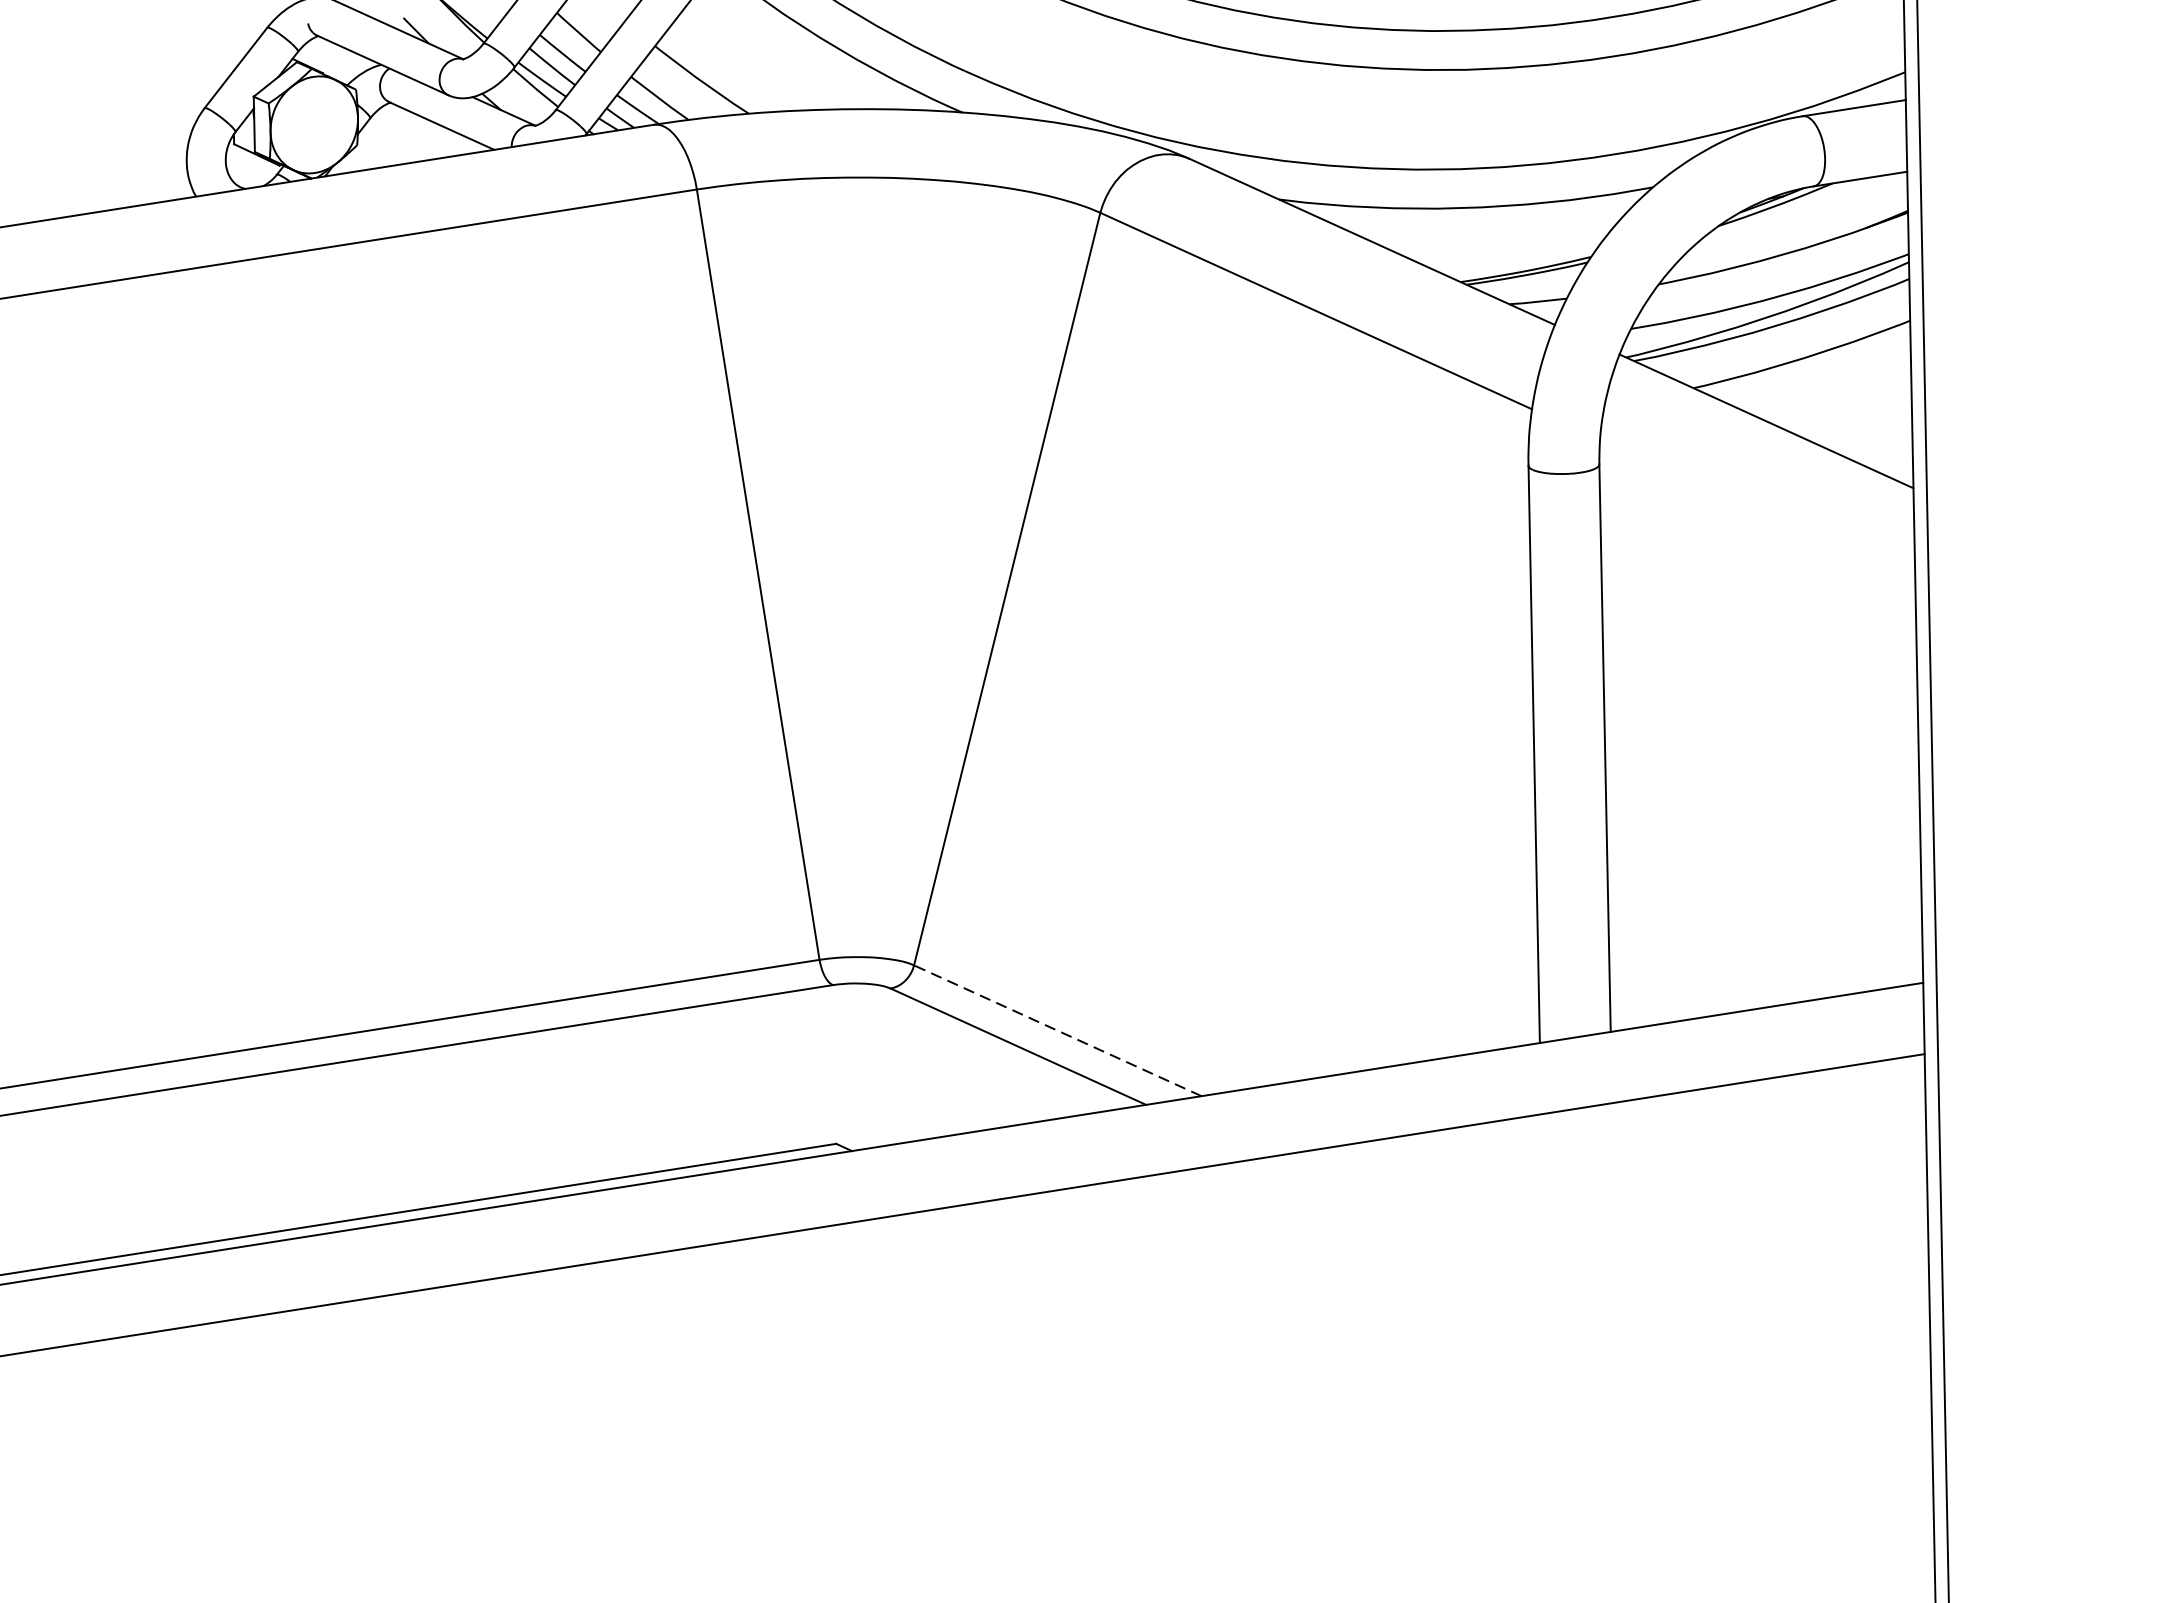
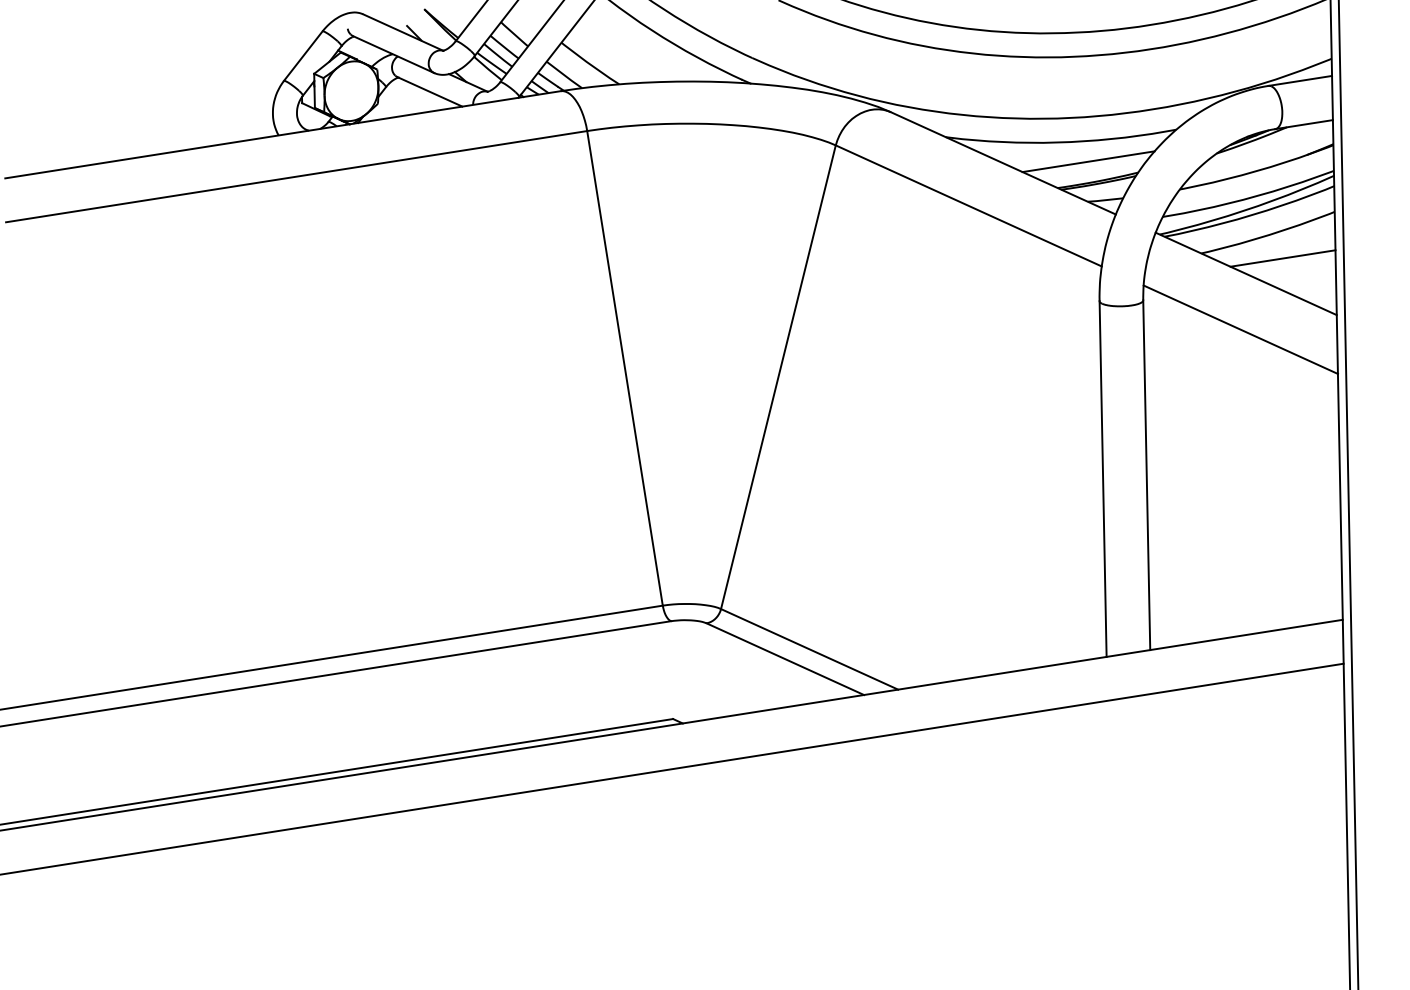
line: (1510, 238) -> (1088, 161), added
line: (1825, 396) -> (1282, 258), added
line: (1757, 511) -> (1240, 329), added
line: (1057, 1031) -> (809, 649), dashed -> solid

